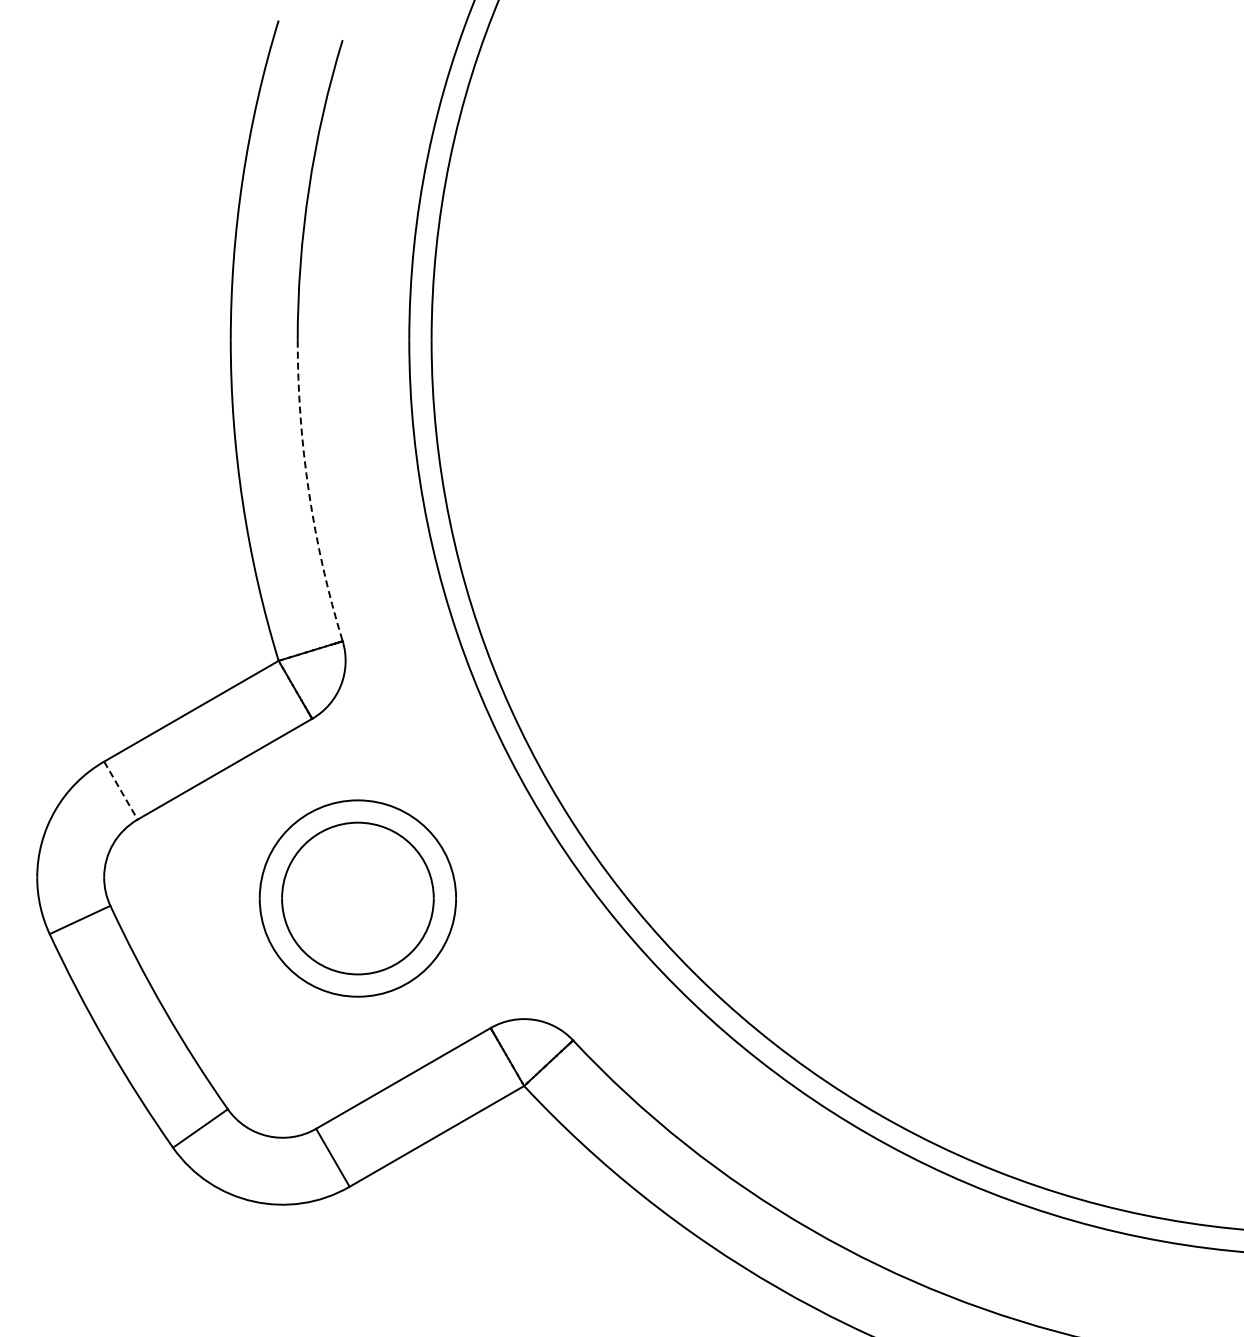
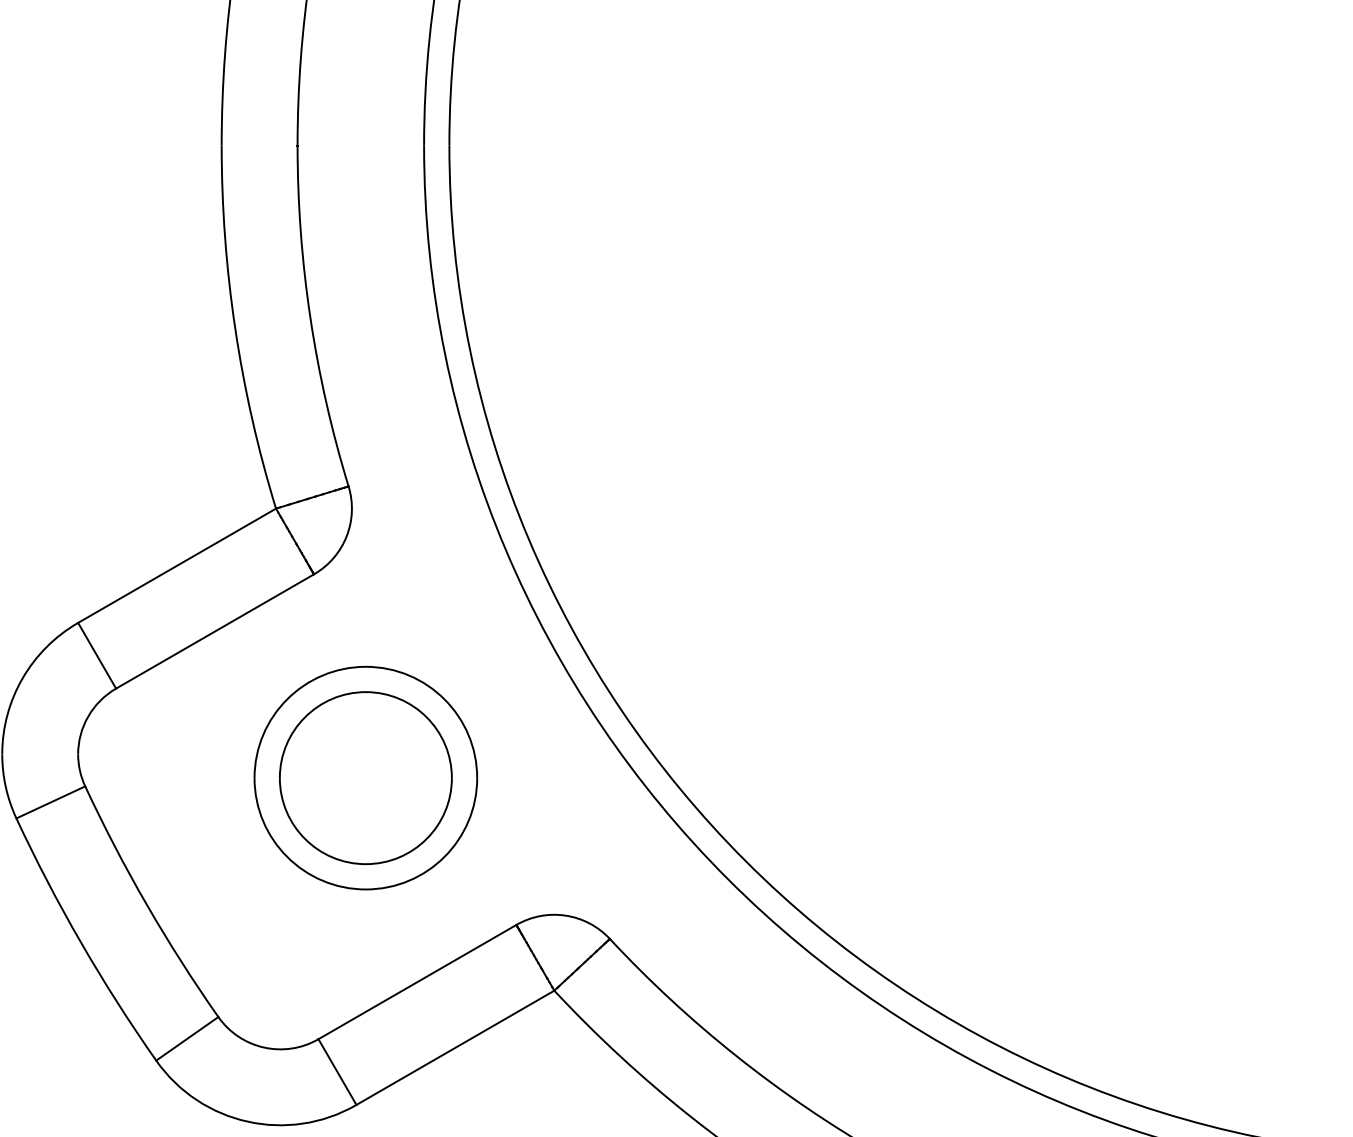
arc: (309, 492) -> (310, 317), dashed -> solid
line: (121, 791) -> (97, 656), dashed -> solid

